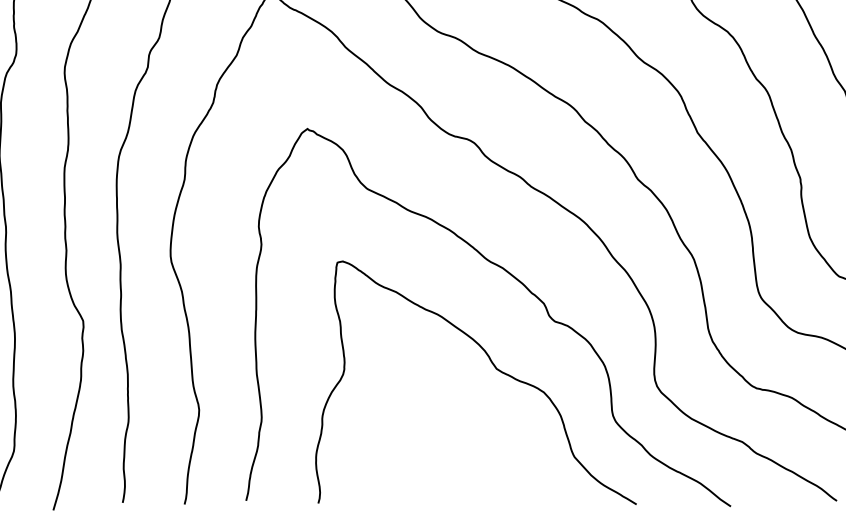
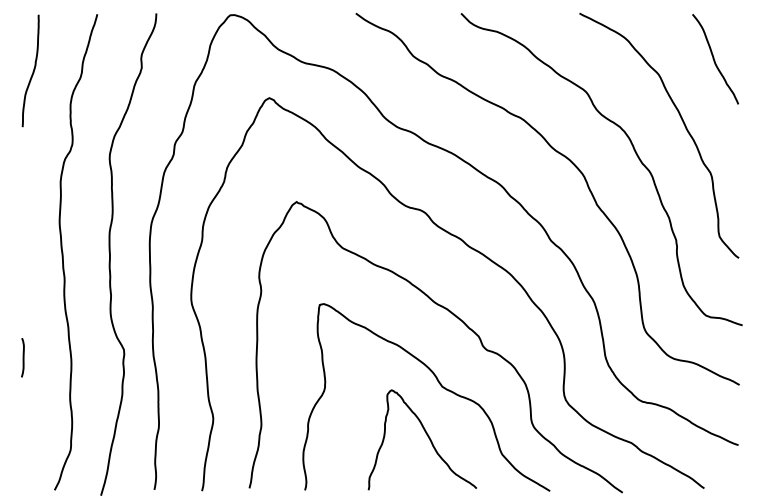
curve: (476, 432) -> (426, 435), added

